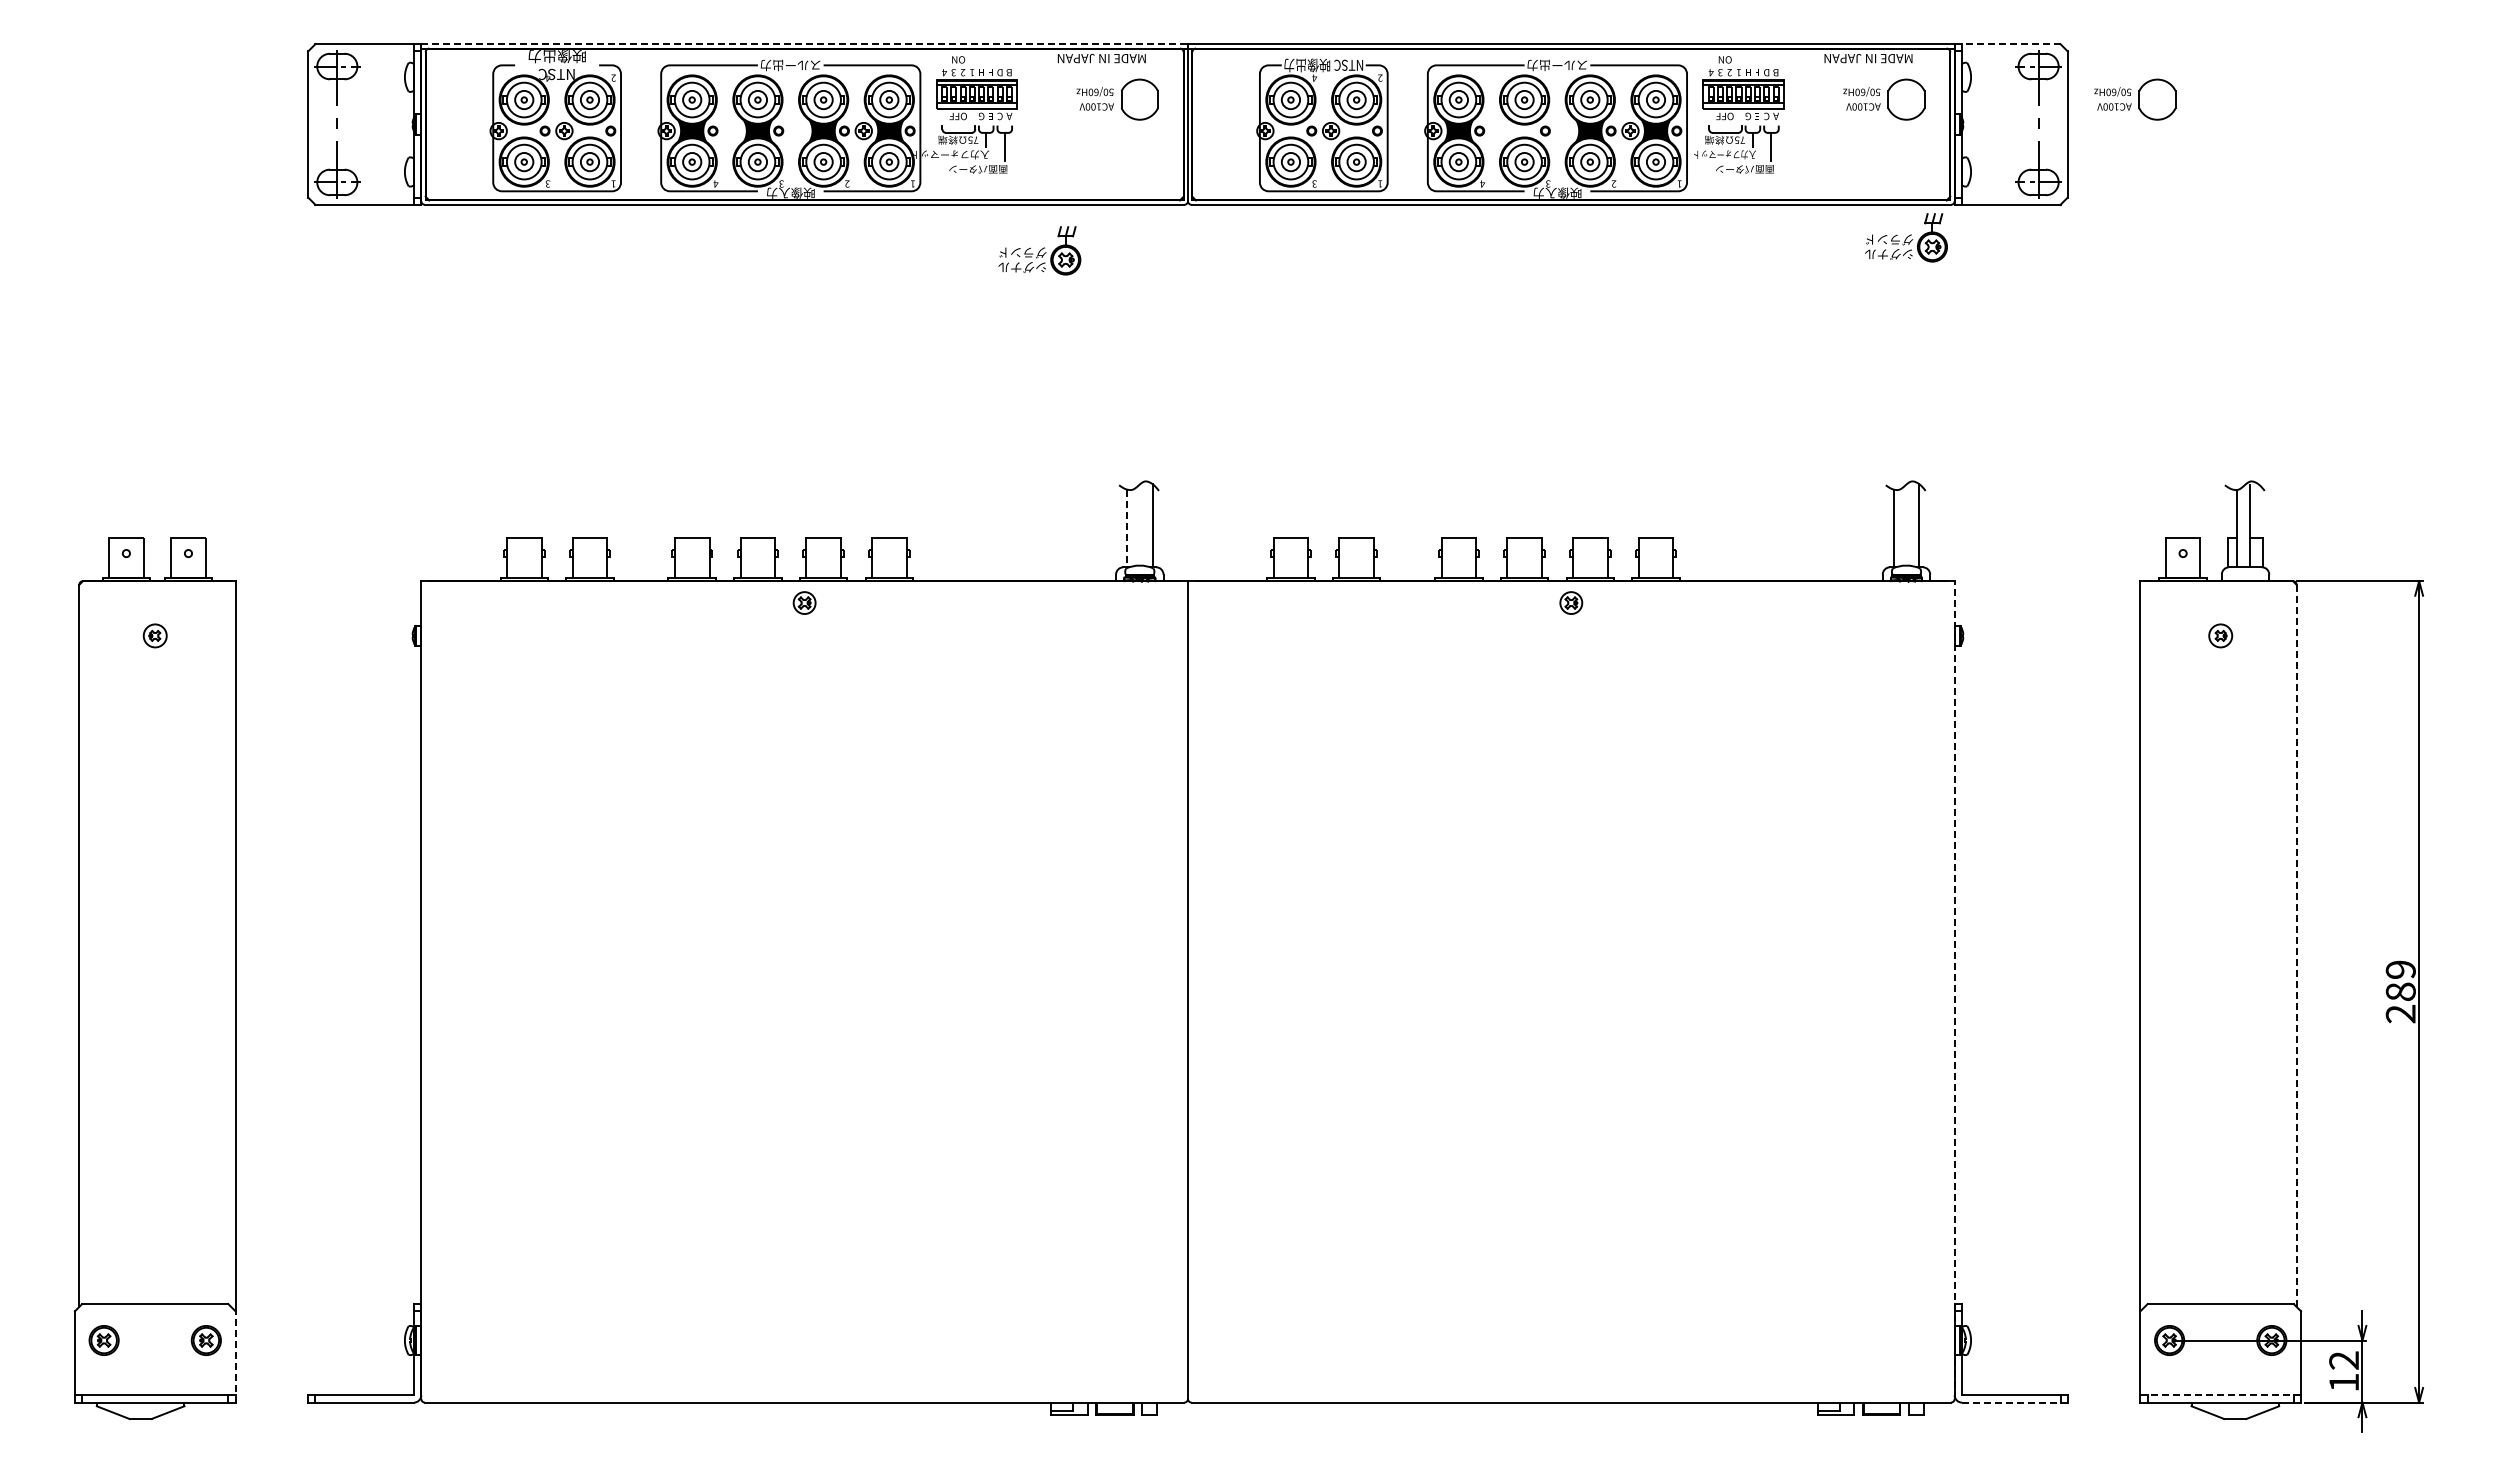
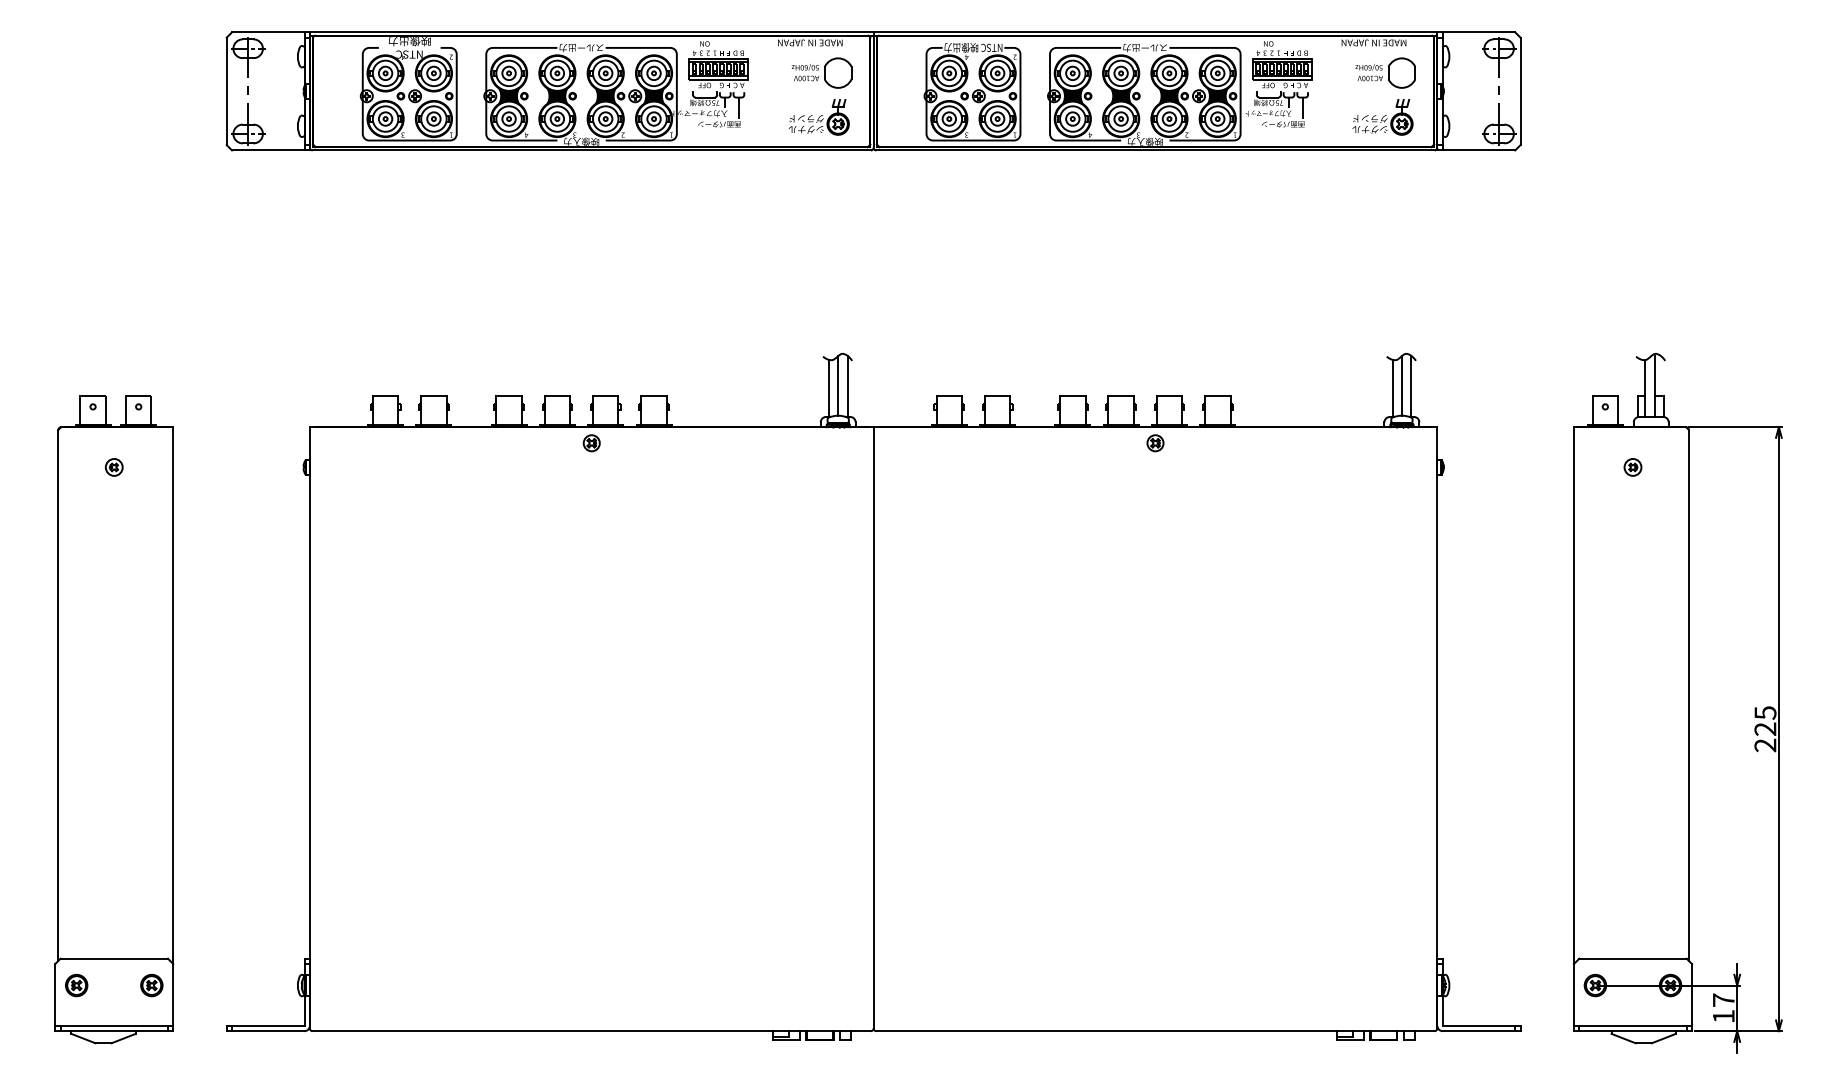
line: (805, 44) -> (592, 32), dashed -> solid
line: (2007, 44) -> (1476, 32), dashed -> solid
part: (2135, 99) -> (1570, 73), removed
fill: (1524, 130) -> (1121, 95), added
part: (1906, 237) -> (1382, 117), moved
part: (1039, 250) -> (818, 117), moved
line: (1139, 524) -> (837, 385), added
line: (1906, 524) -> (1401, 385), added
line: (1127, 528) -> (829, 388), dashed -> solid
line: (2296, 946) -> (1688, 695), dashed -> solid
text: (2400, 980) -> (1765, 720), 289 -> 225
line: (1954, 990) -> (1437, 728), dashed -> solid
line: (235, 1356) -> (173, 997), dashed -> solid
text: (2343, 1360) -> (1723, 1000), 12 -> 17
line: (2220, 1395) -> (1632, 1025), dashed -> solid
line: (2014, 1402) -> (1481, 1031), dashed -> solid

